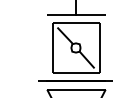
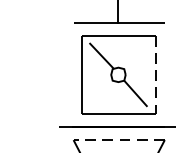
line: (100, 48) -> (156, 75), solid -> dashed
line: (75, 89) -> (117, 139), solid -> dashed

